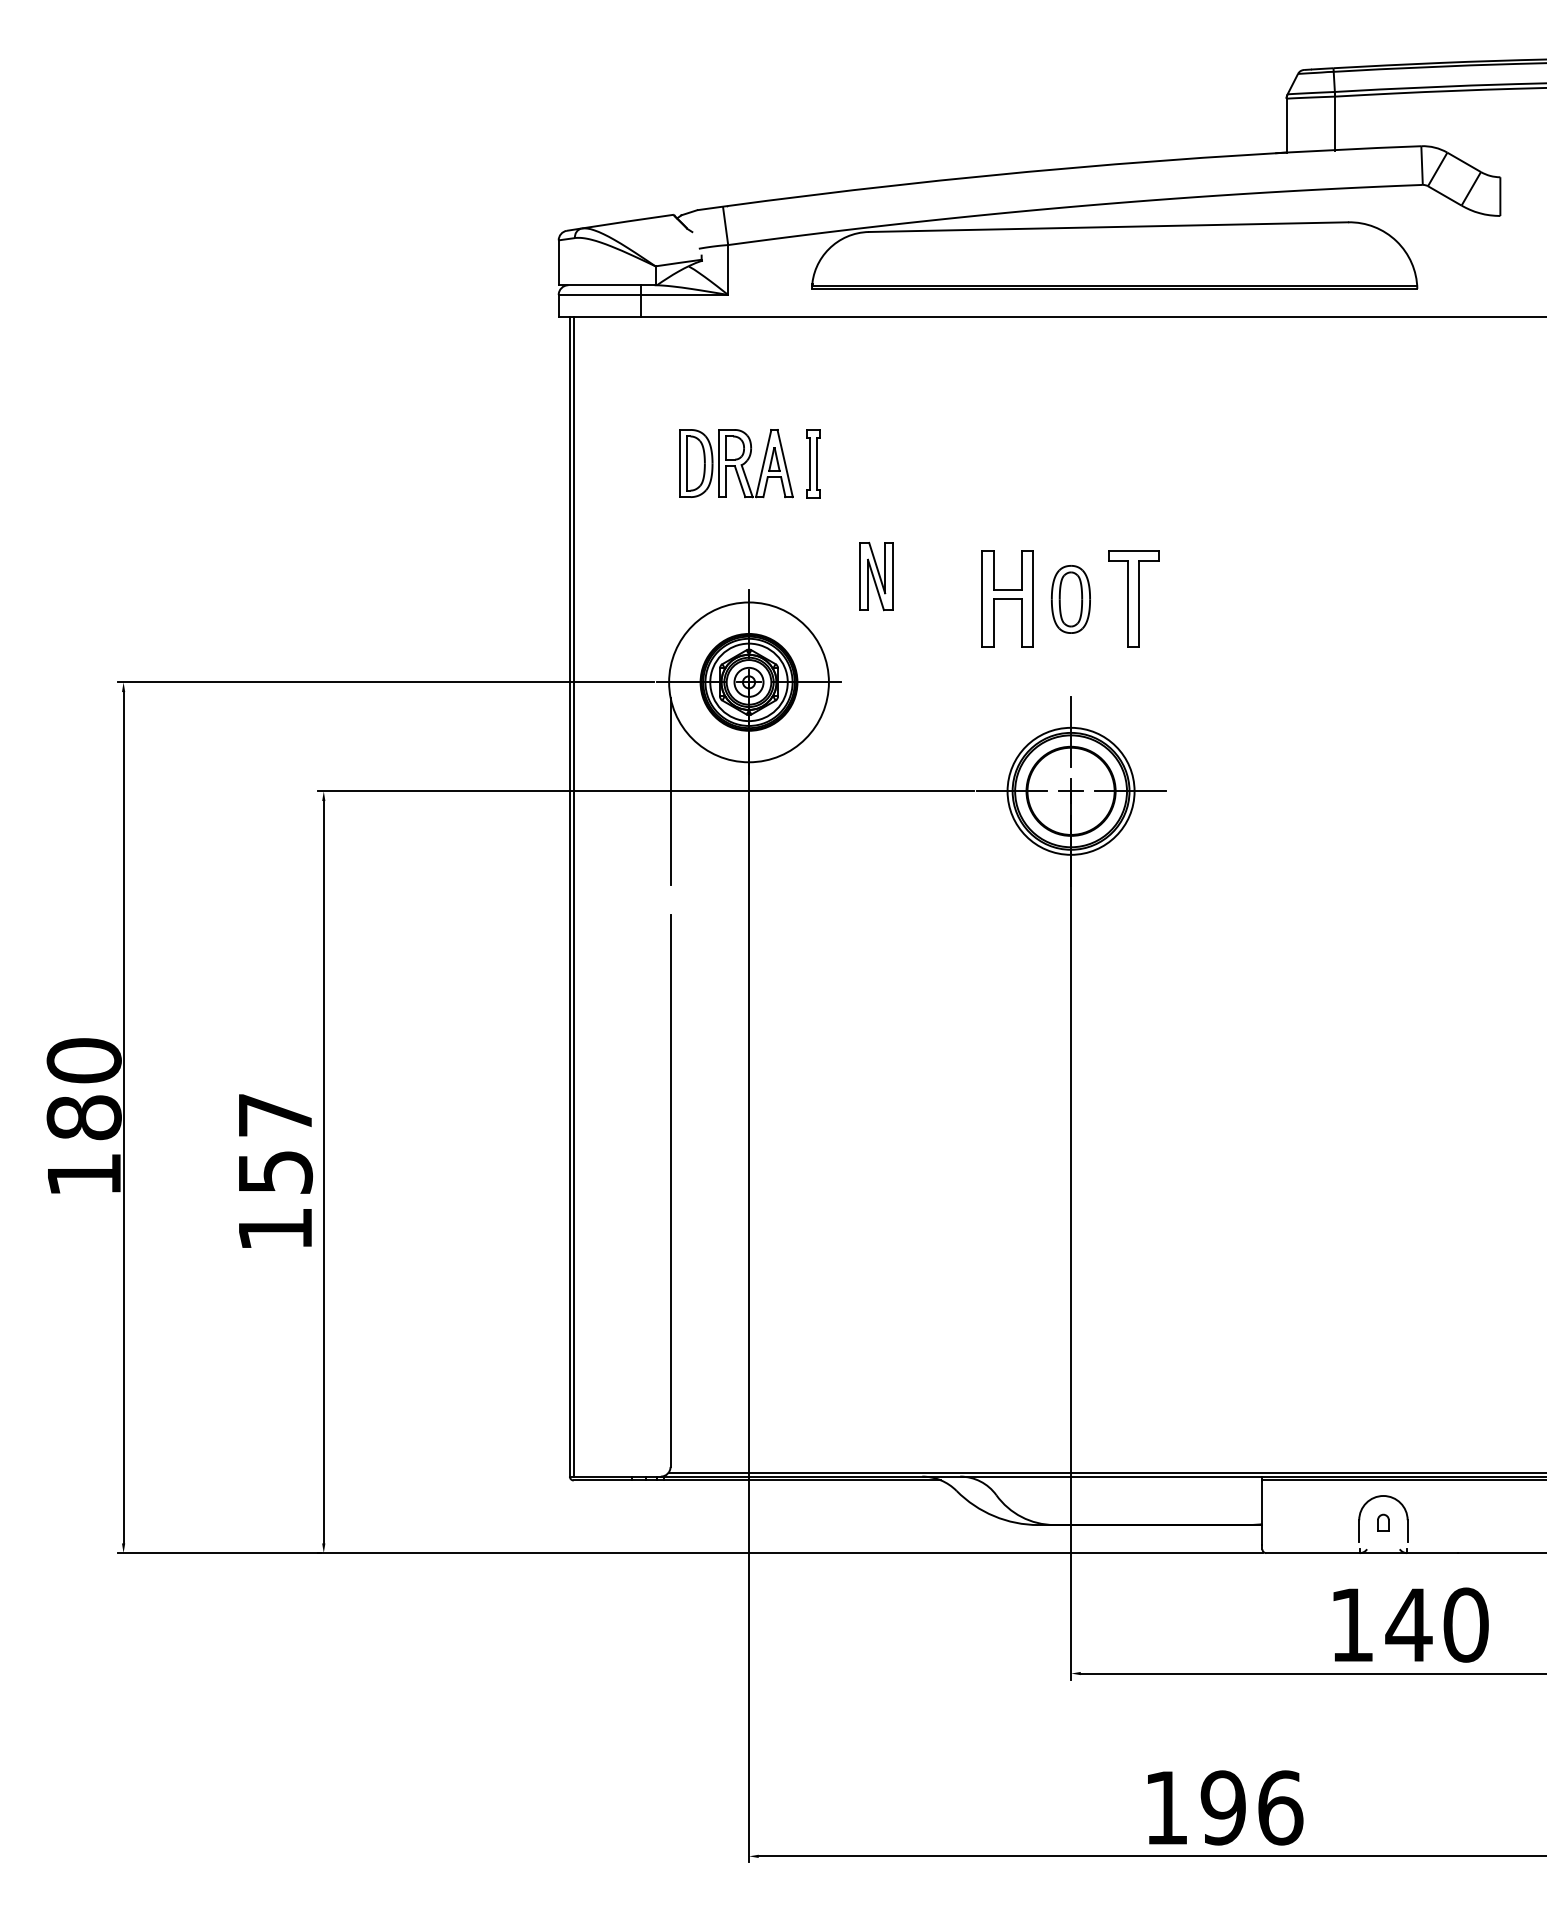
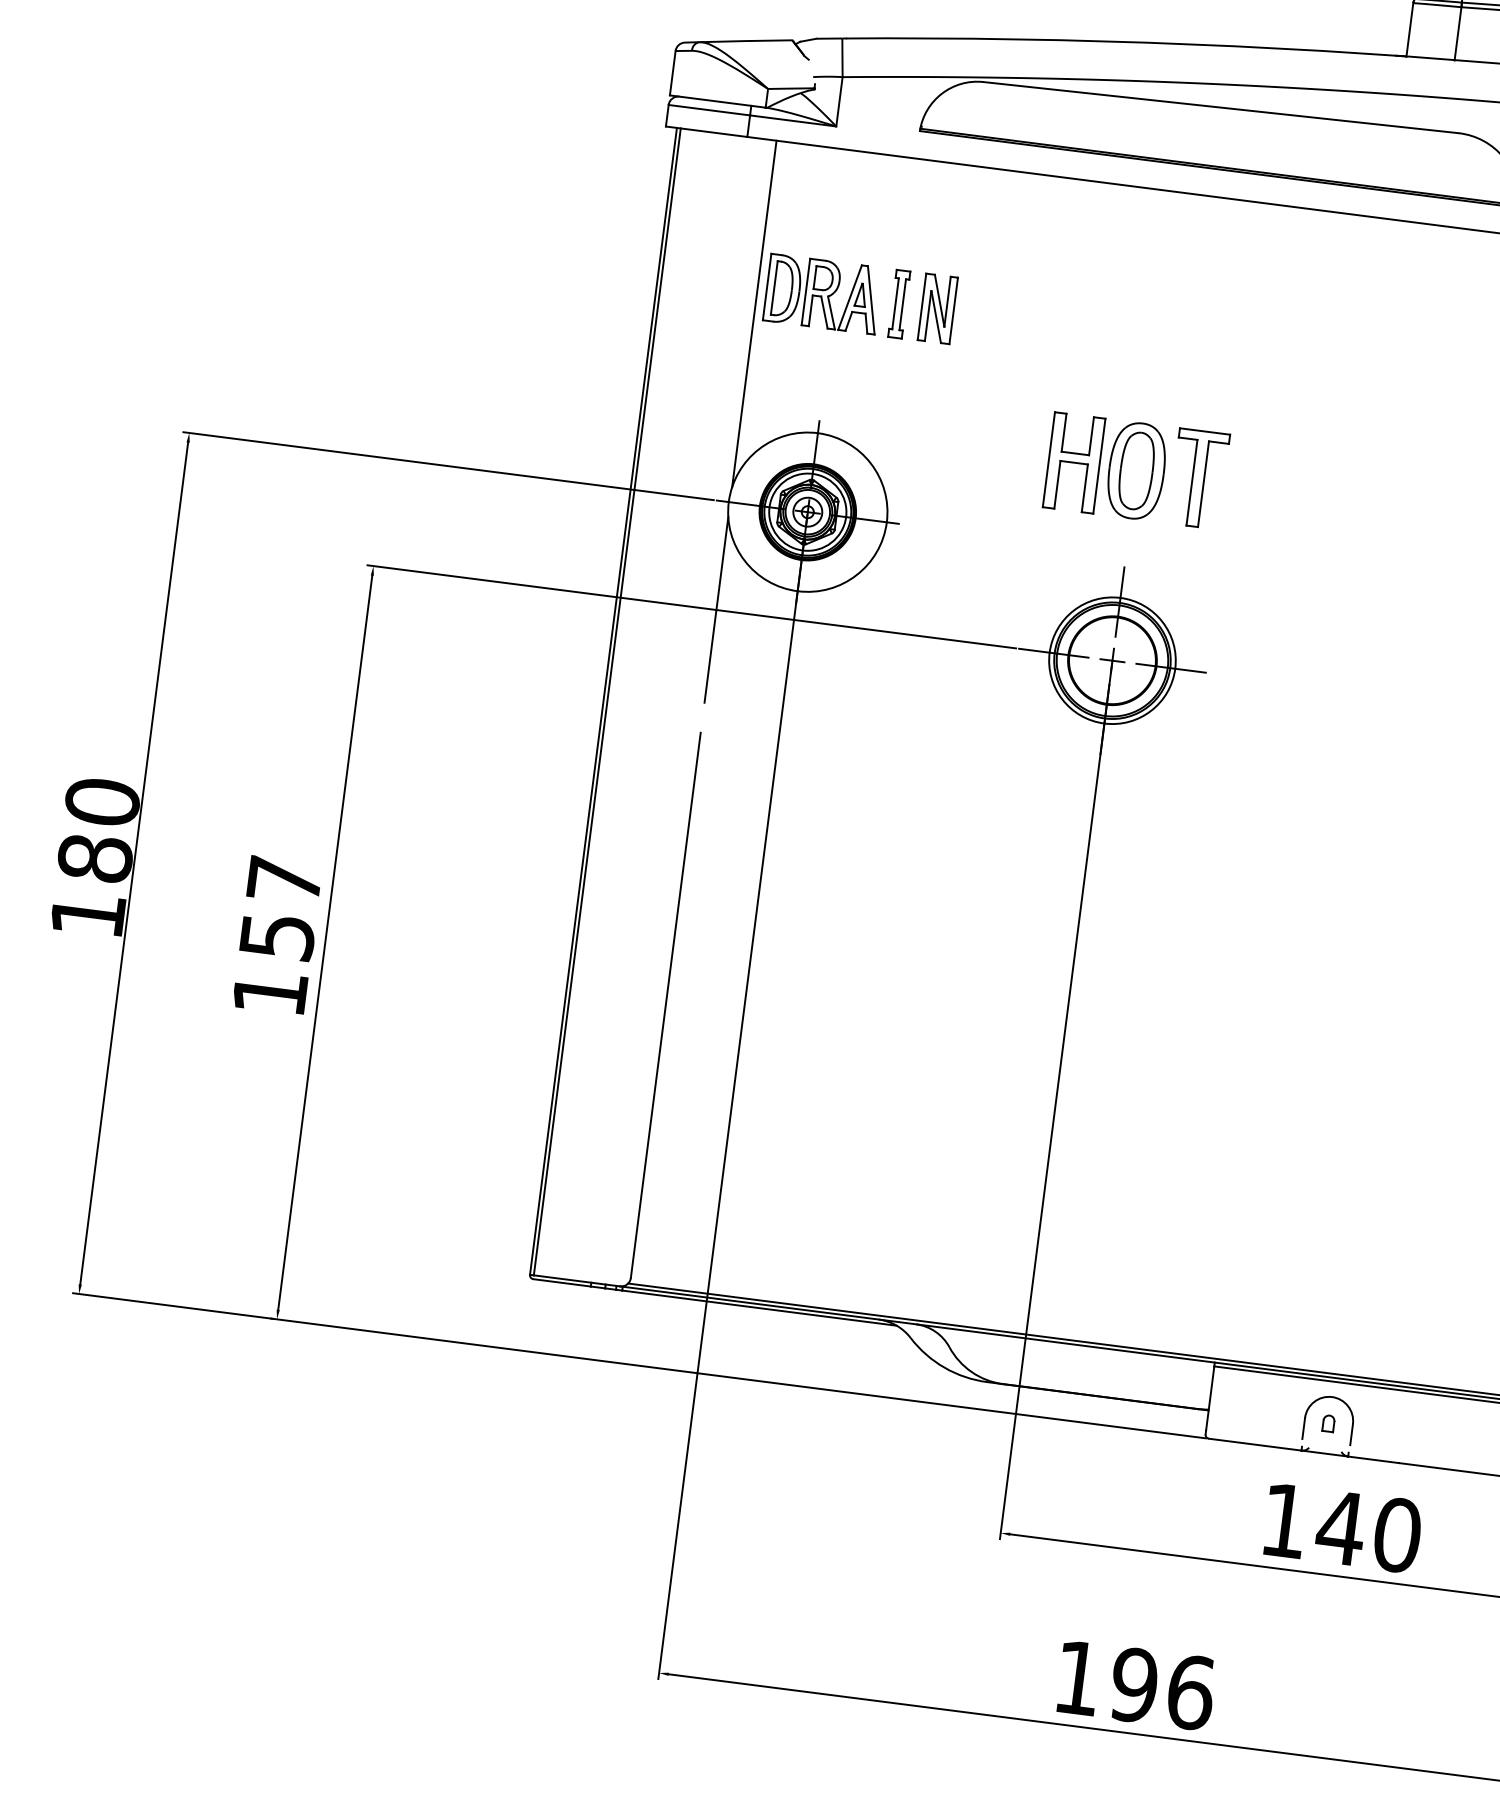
line: (670, 491) -> (754, 313), added
part: (876, 576) -> (937, 308), moved
part: (1070, 599) -> (1136, 470), size x1.43

